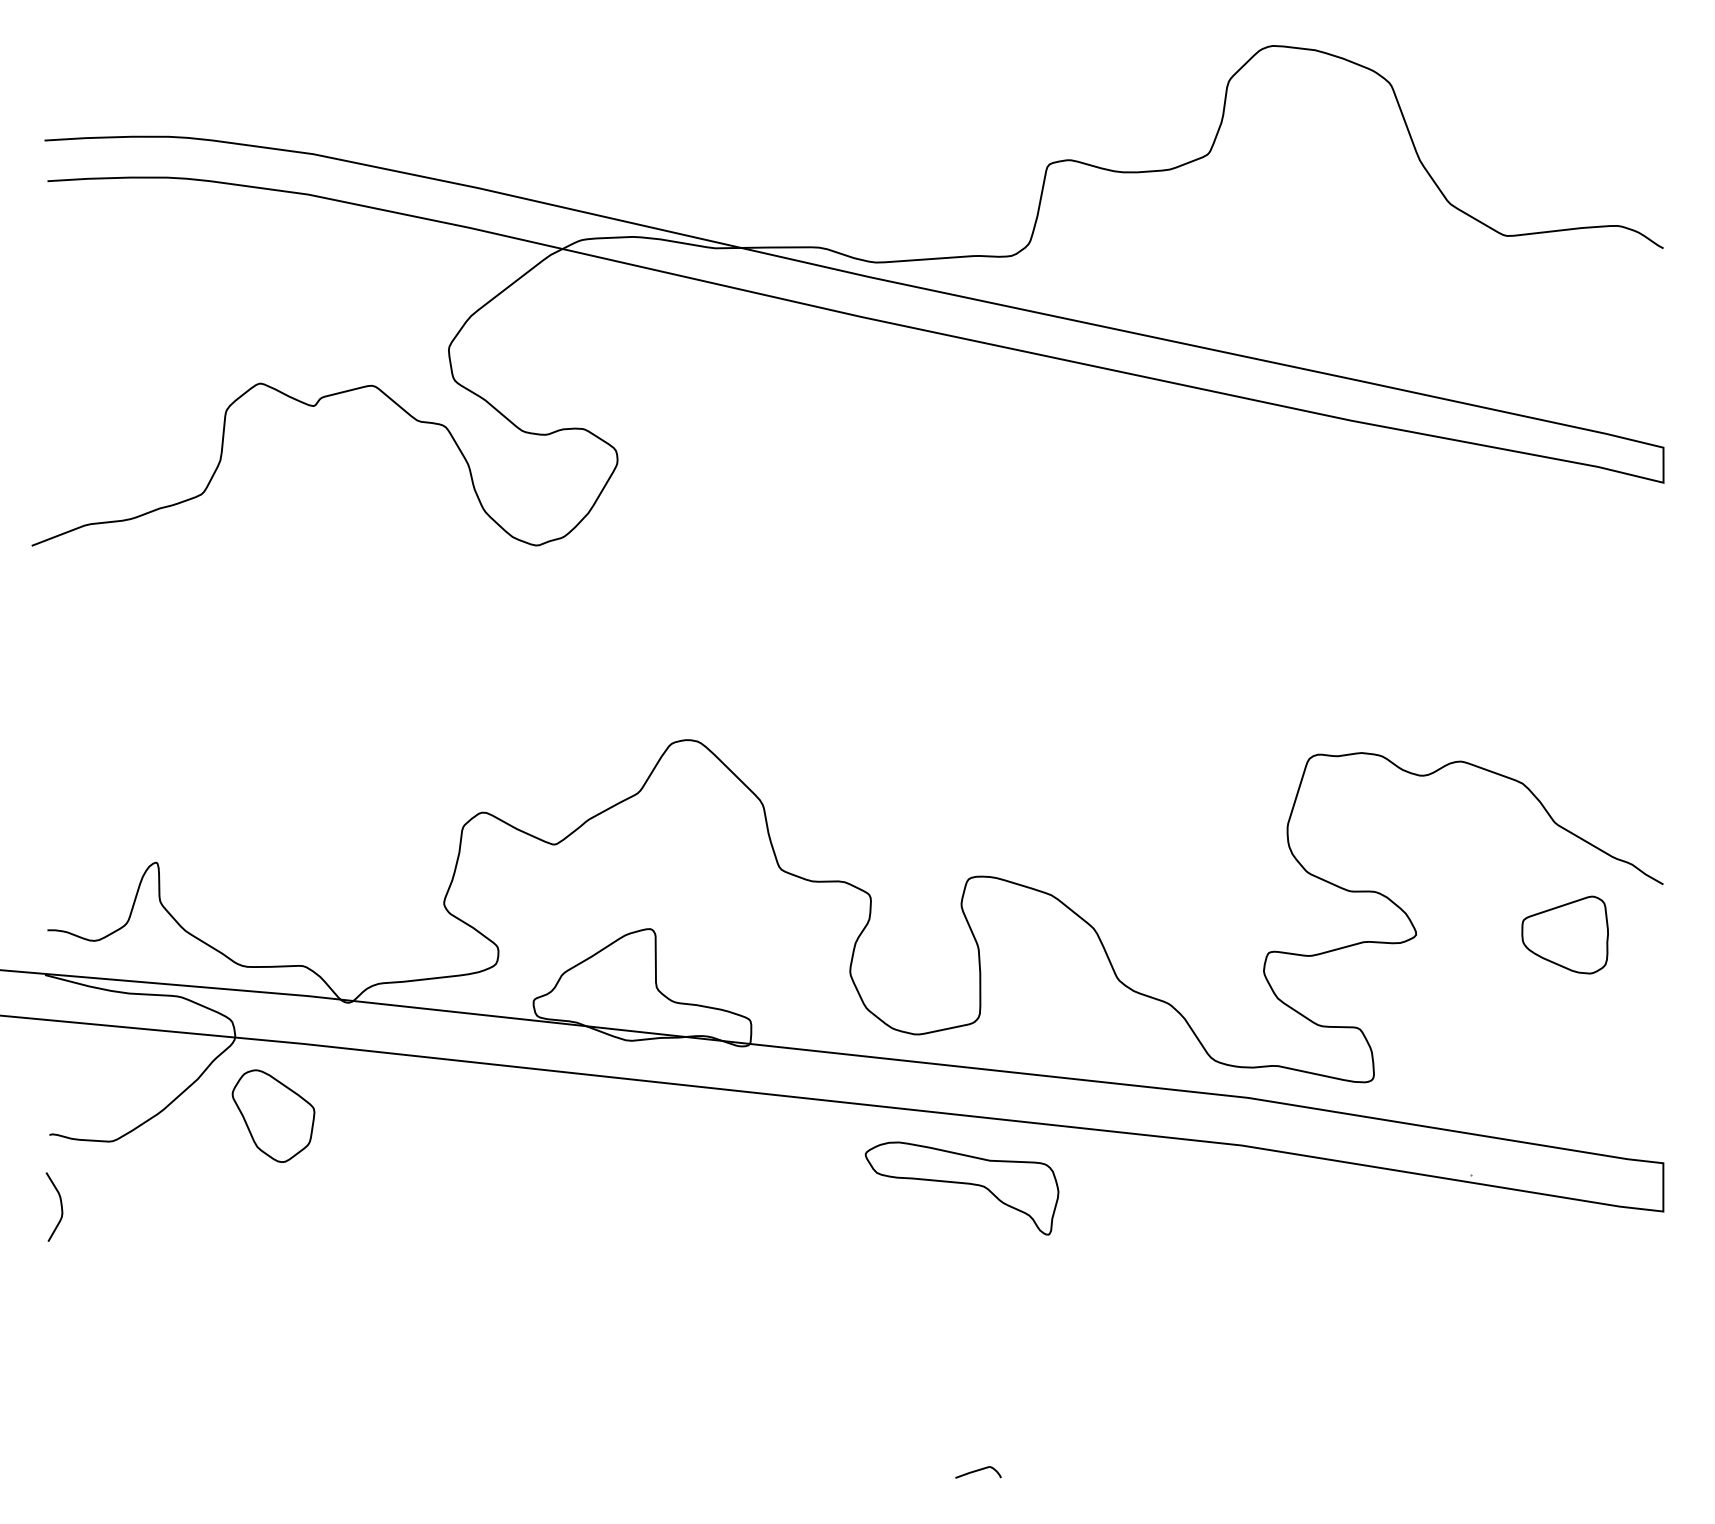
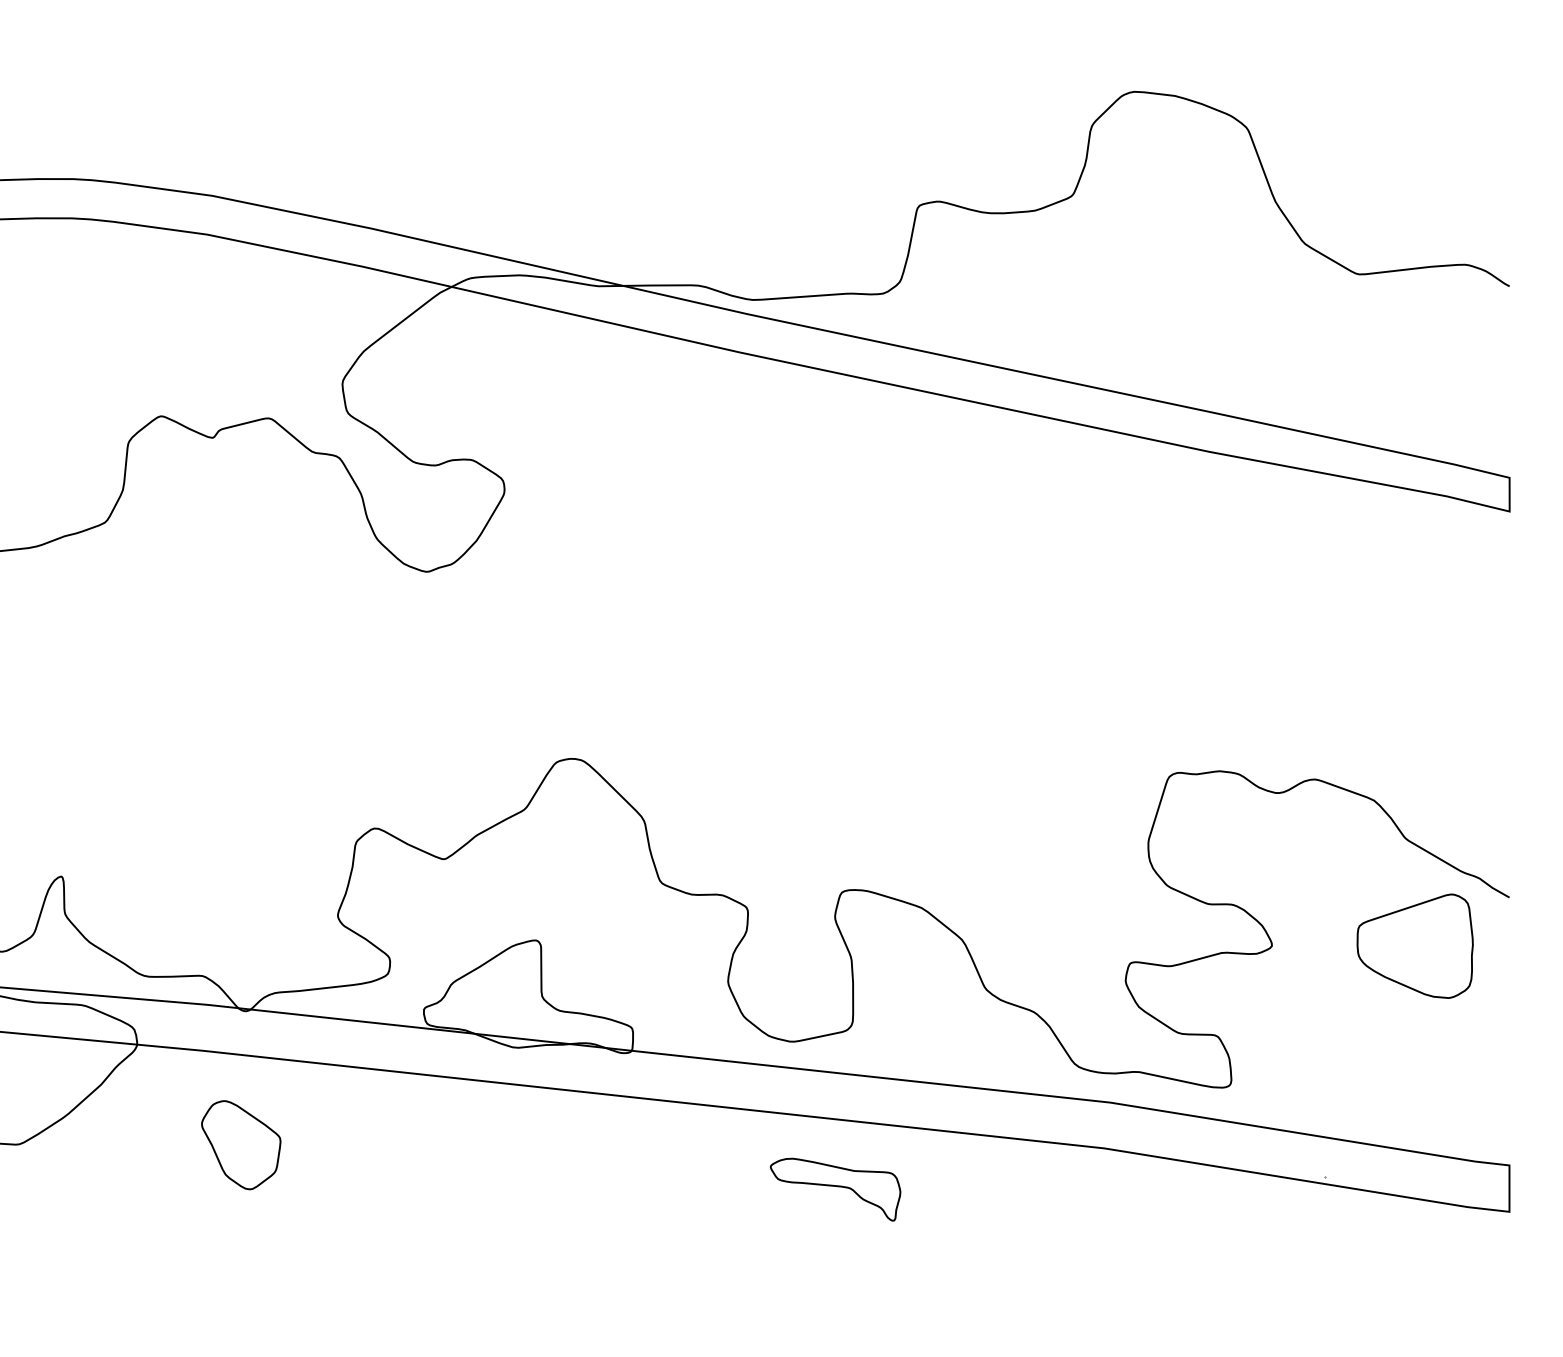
part: (1564, 934) -> (1414, 945), size x1.4
part: (273, 1115) -> (241, 1144), moved
part: (961, 1188) -> (835, 1189), size x0.7

